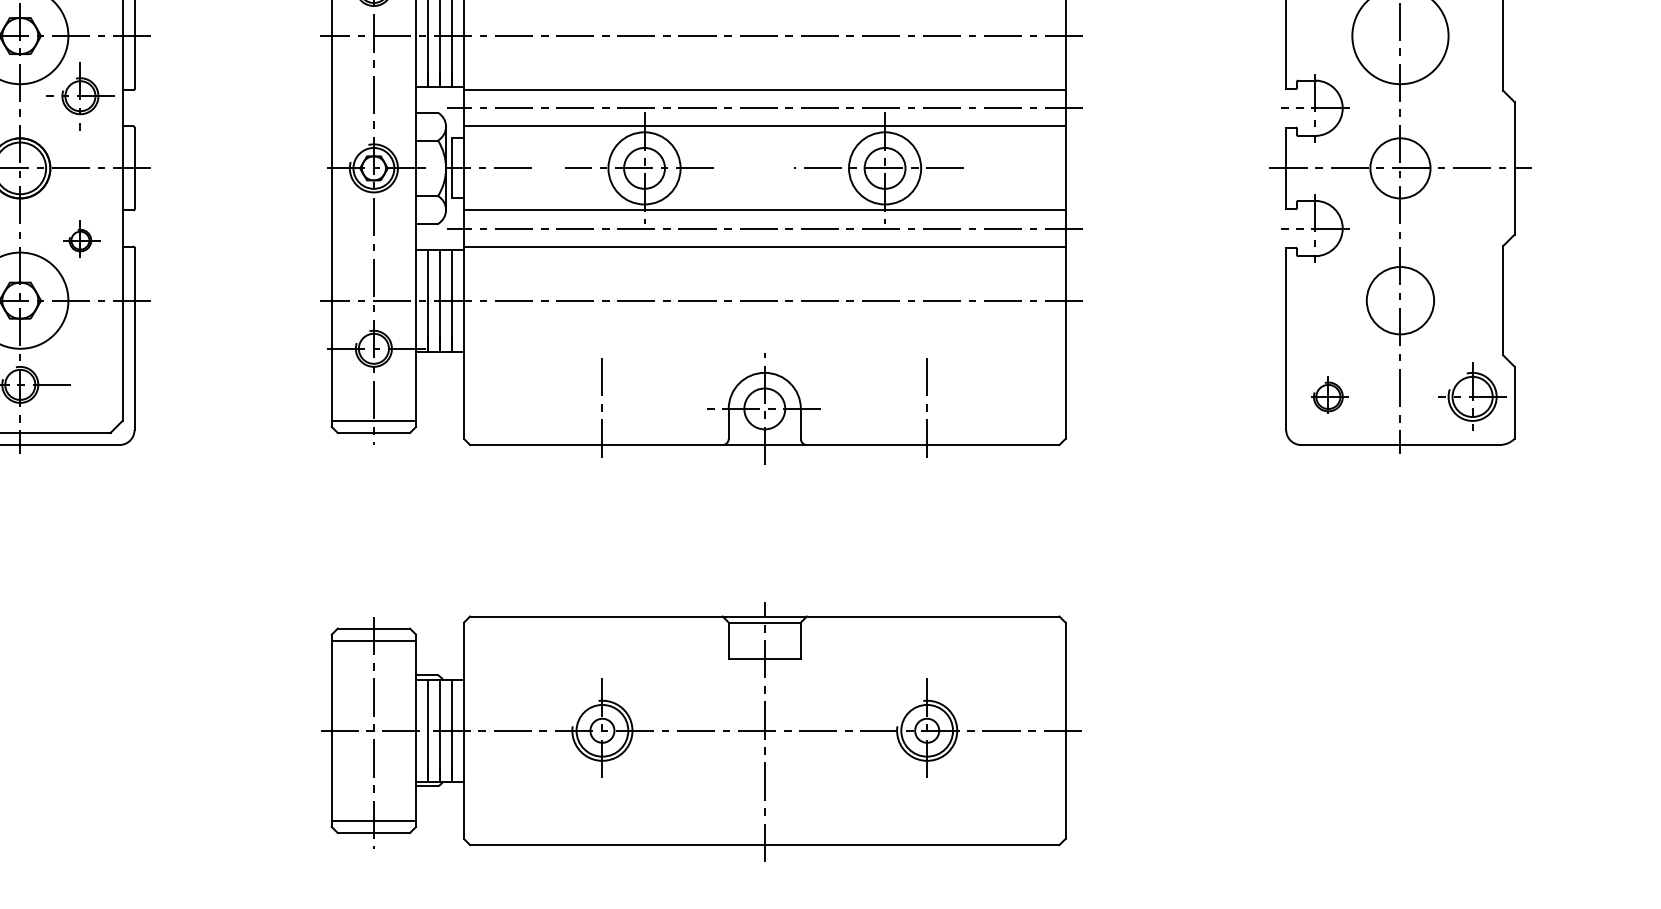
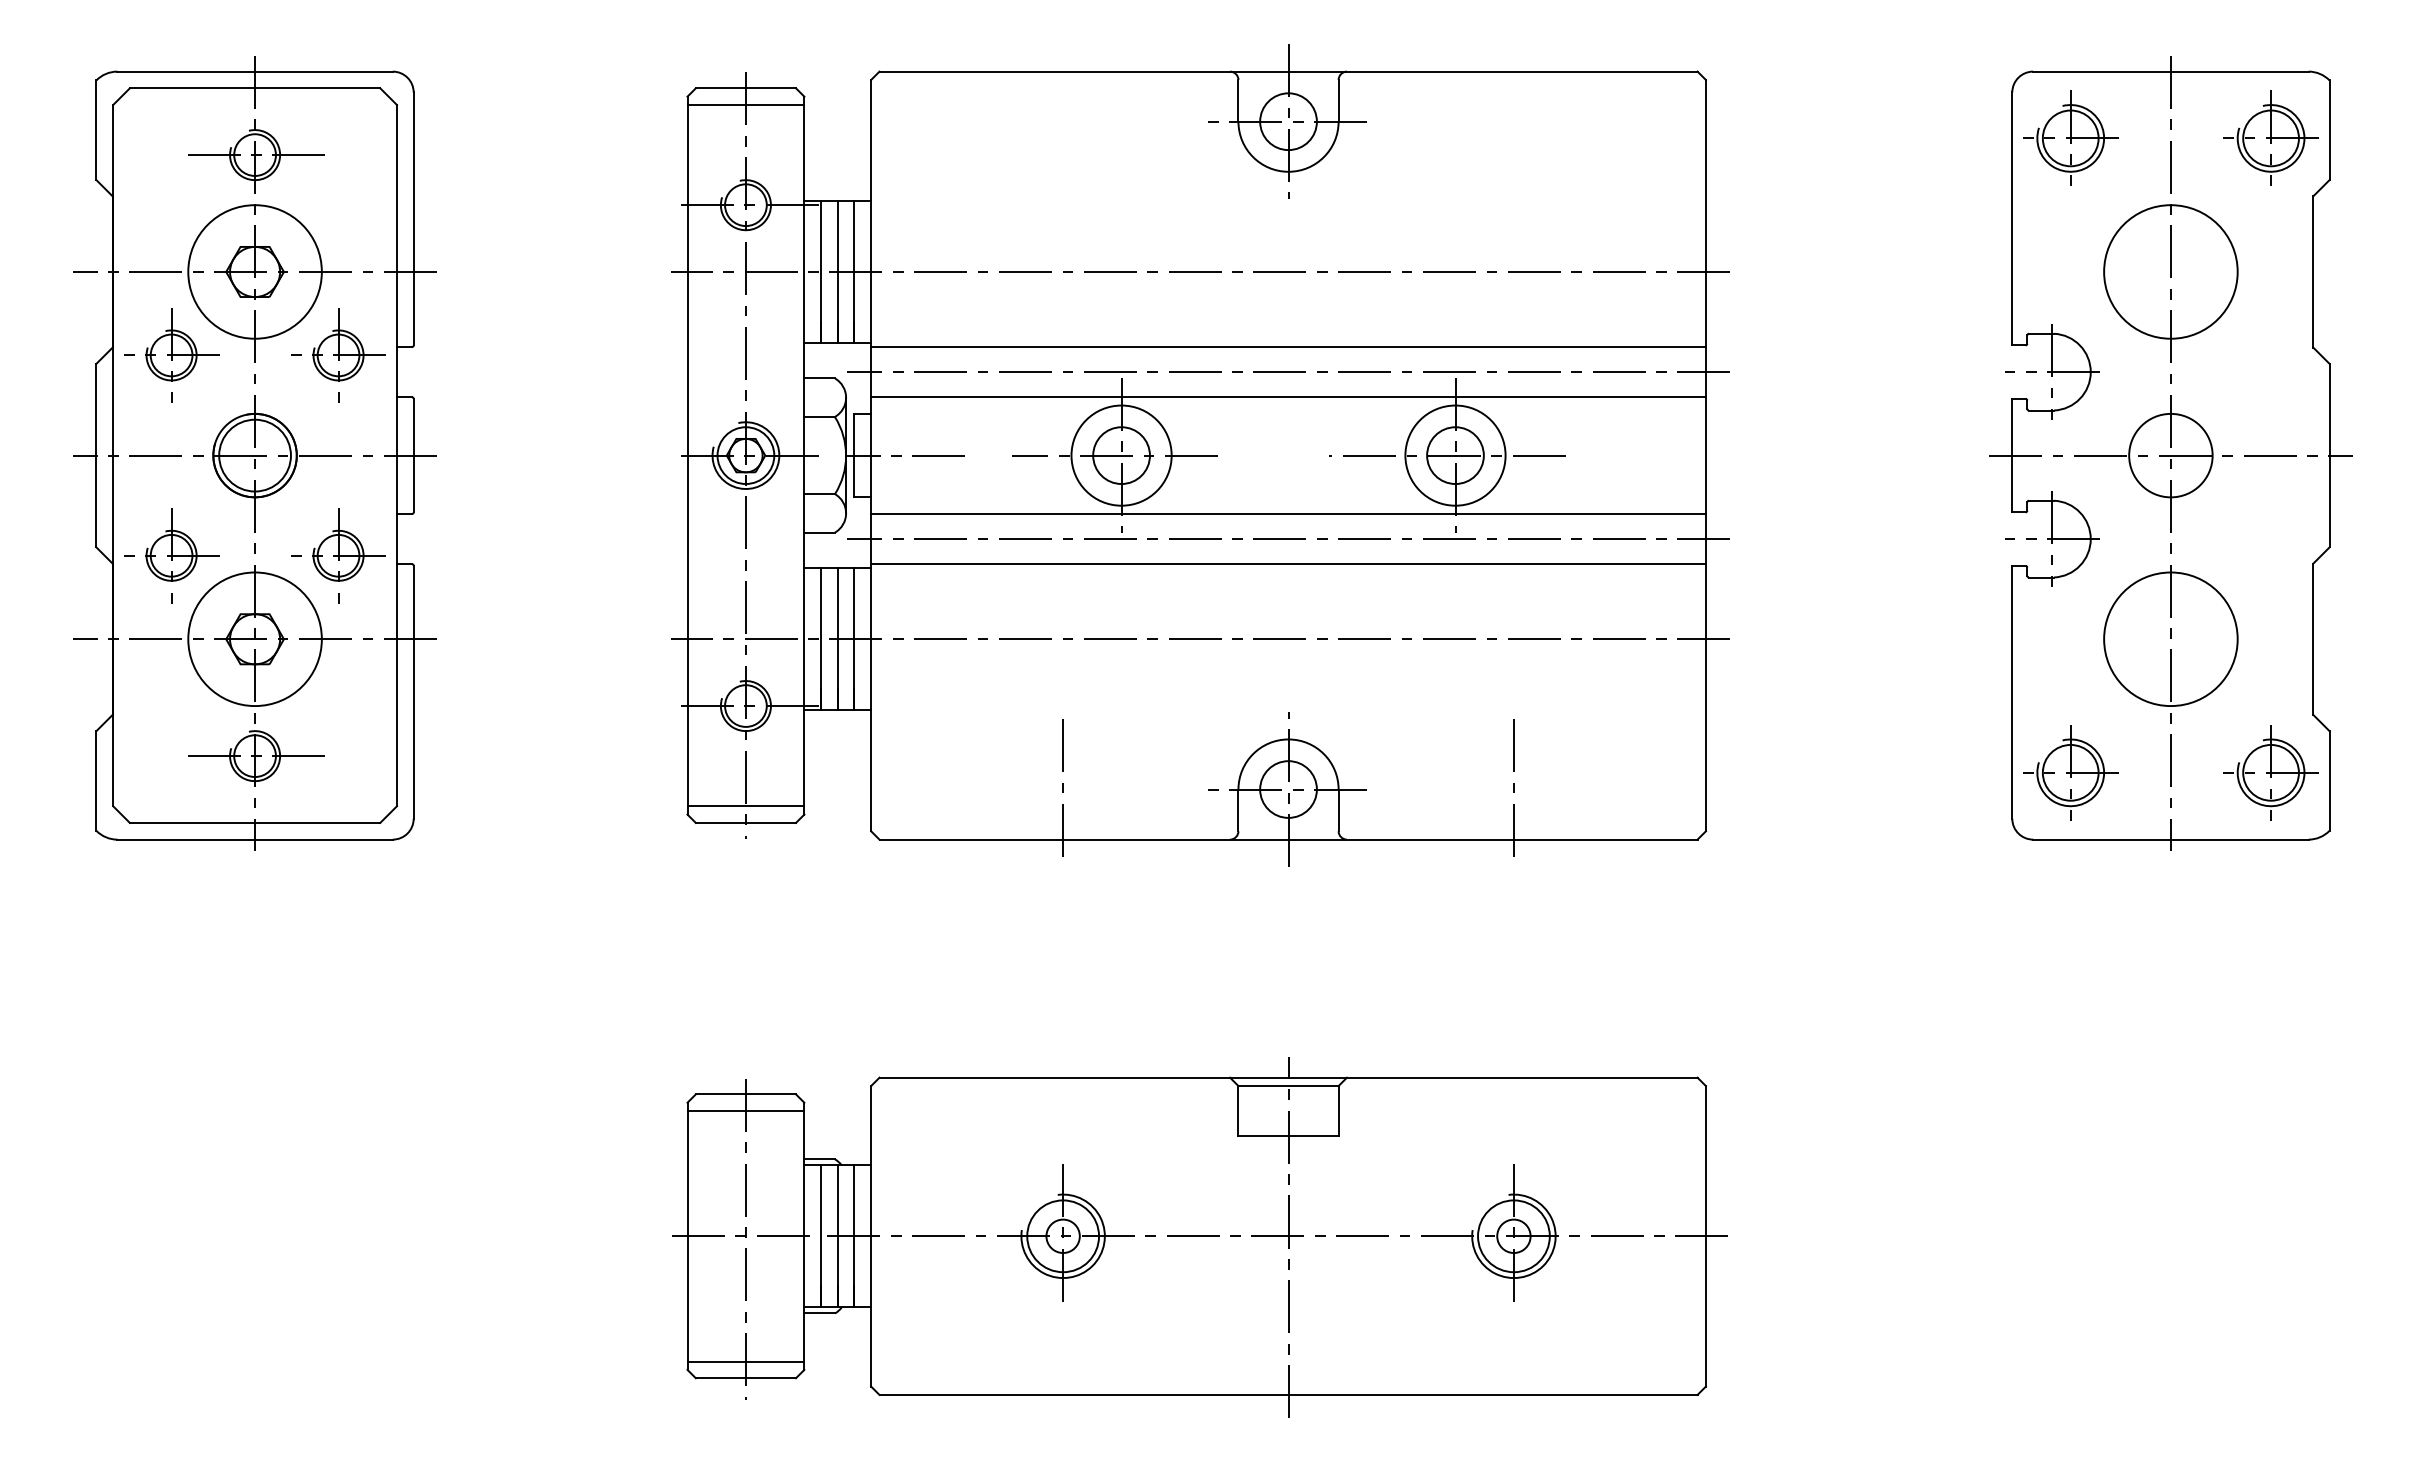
part: (80, 240) -> (338, 555), size x1.67
circle: (1400, 300) -> (2170, 639), size x1.43
part: (1328, 396) -> (2070, 772), size x1.67

